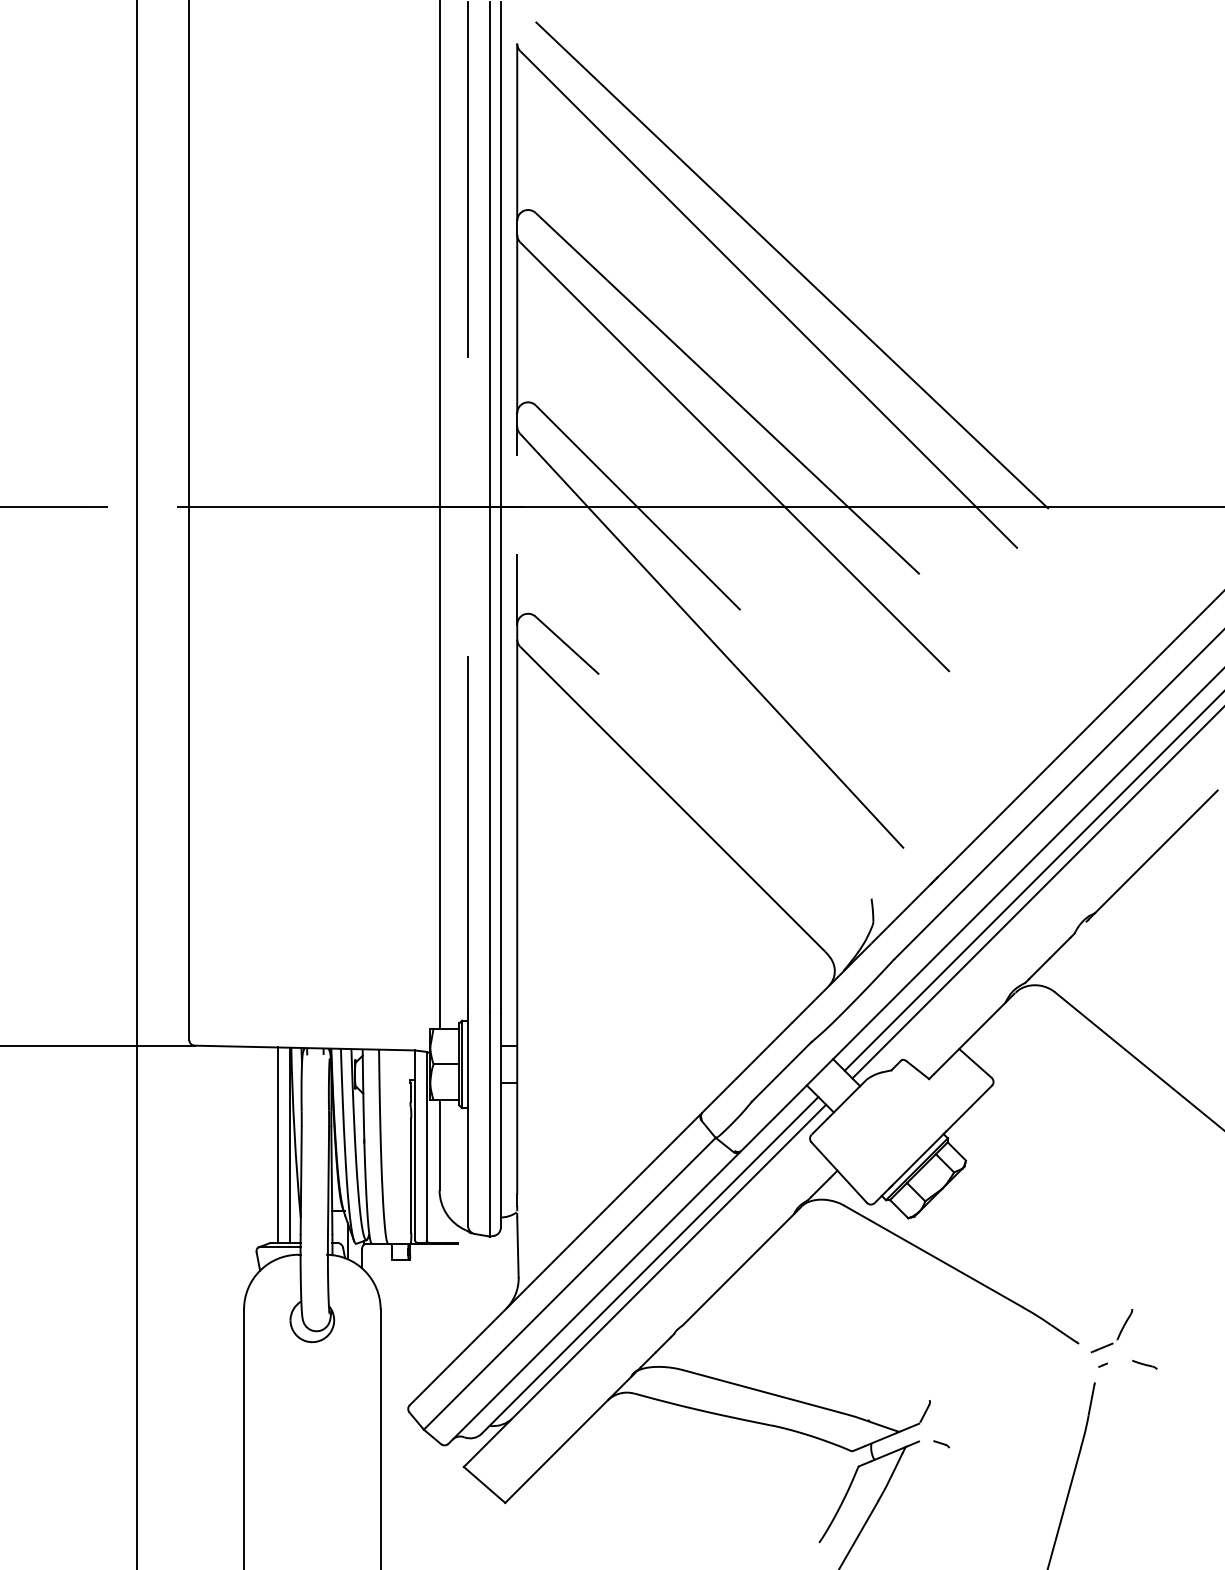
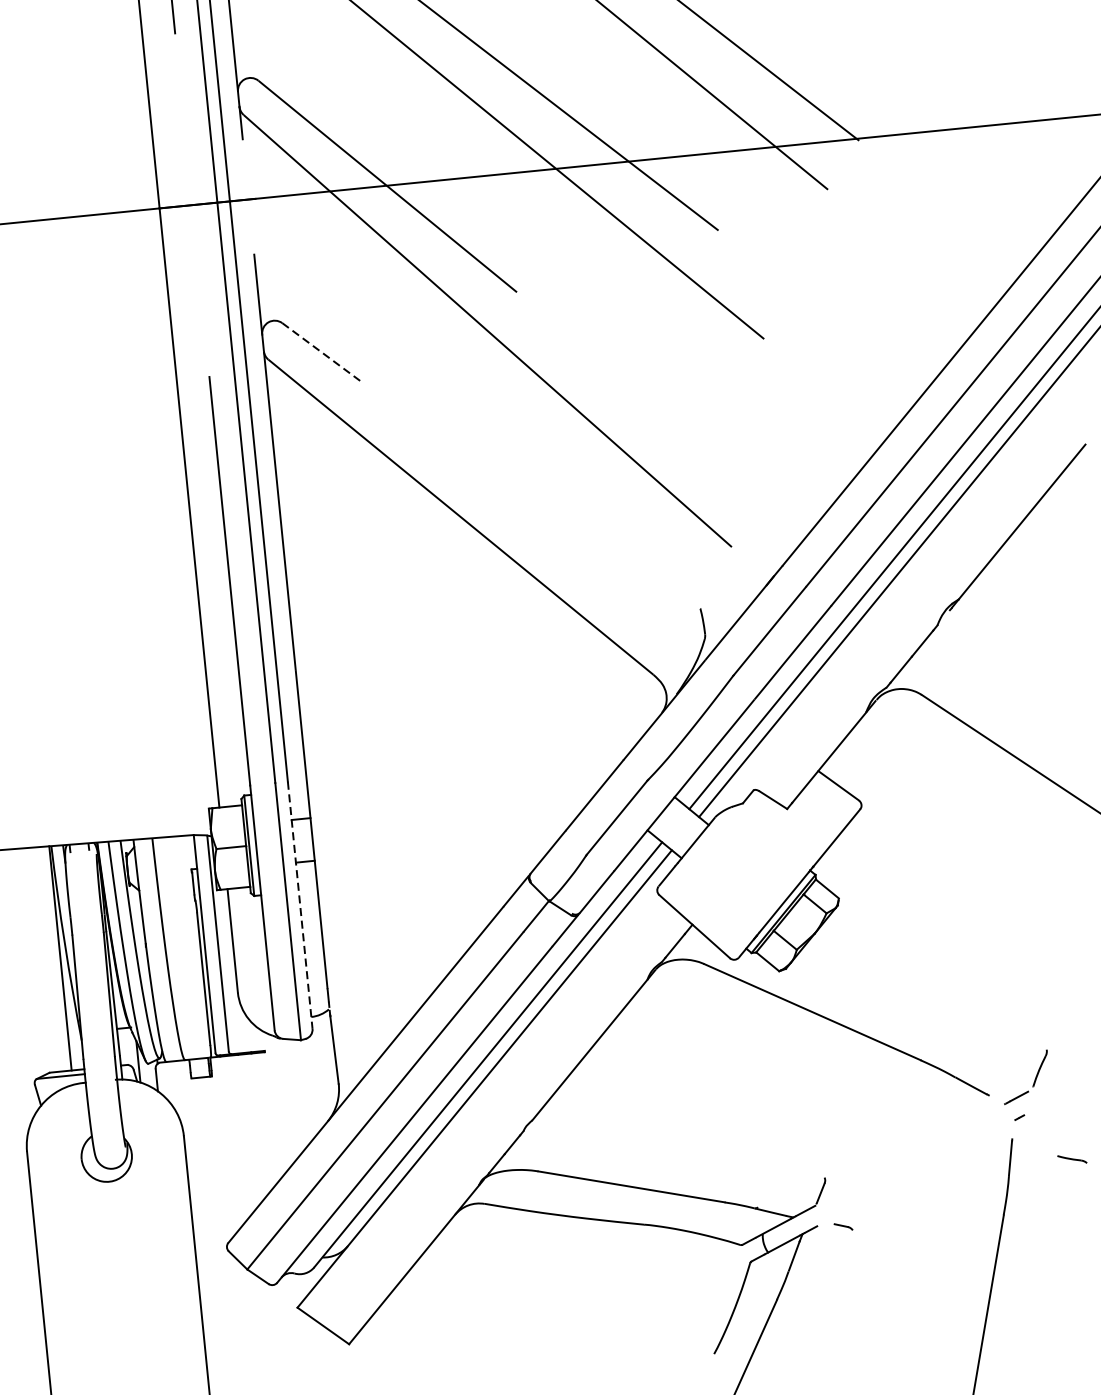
line: (567, 645) -> (322, 352), solid -> dashed
line: (500, 1120) -> (299, 905), solid -> dashed
line: (277, 1144) -> (46, 958), removed
line: (1144, 1364) -> (1071, 1159), moved

